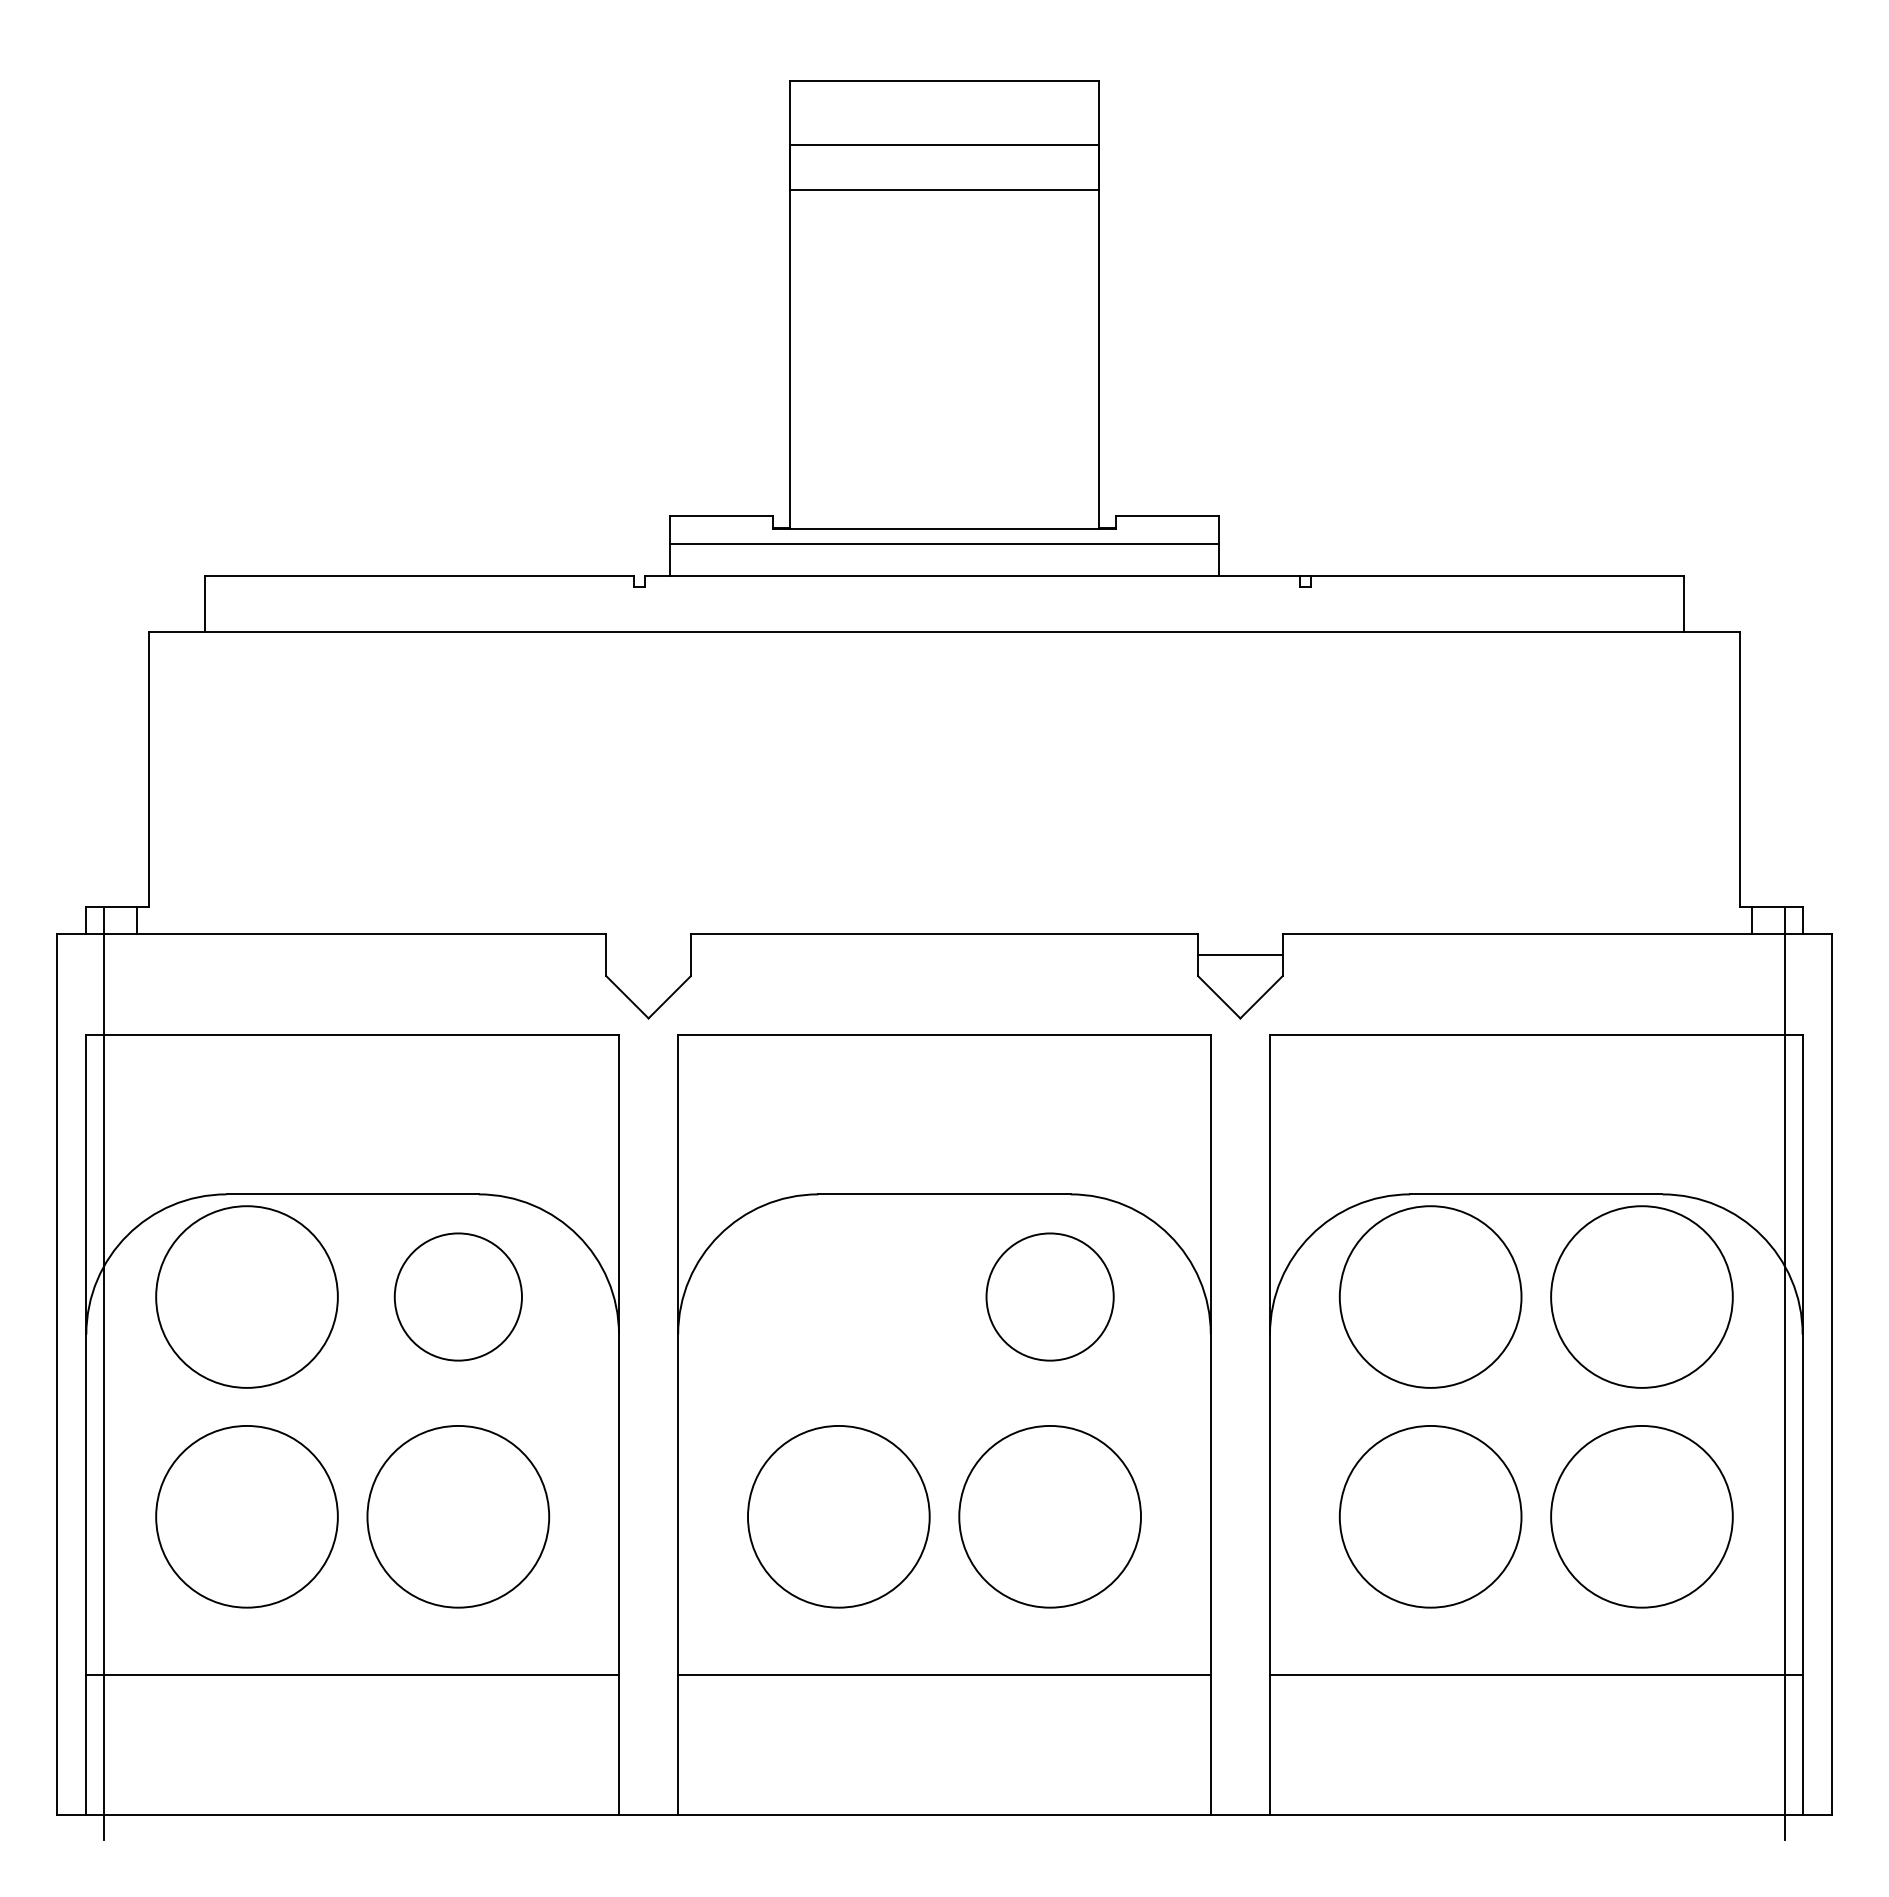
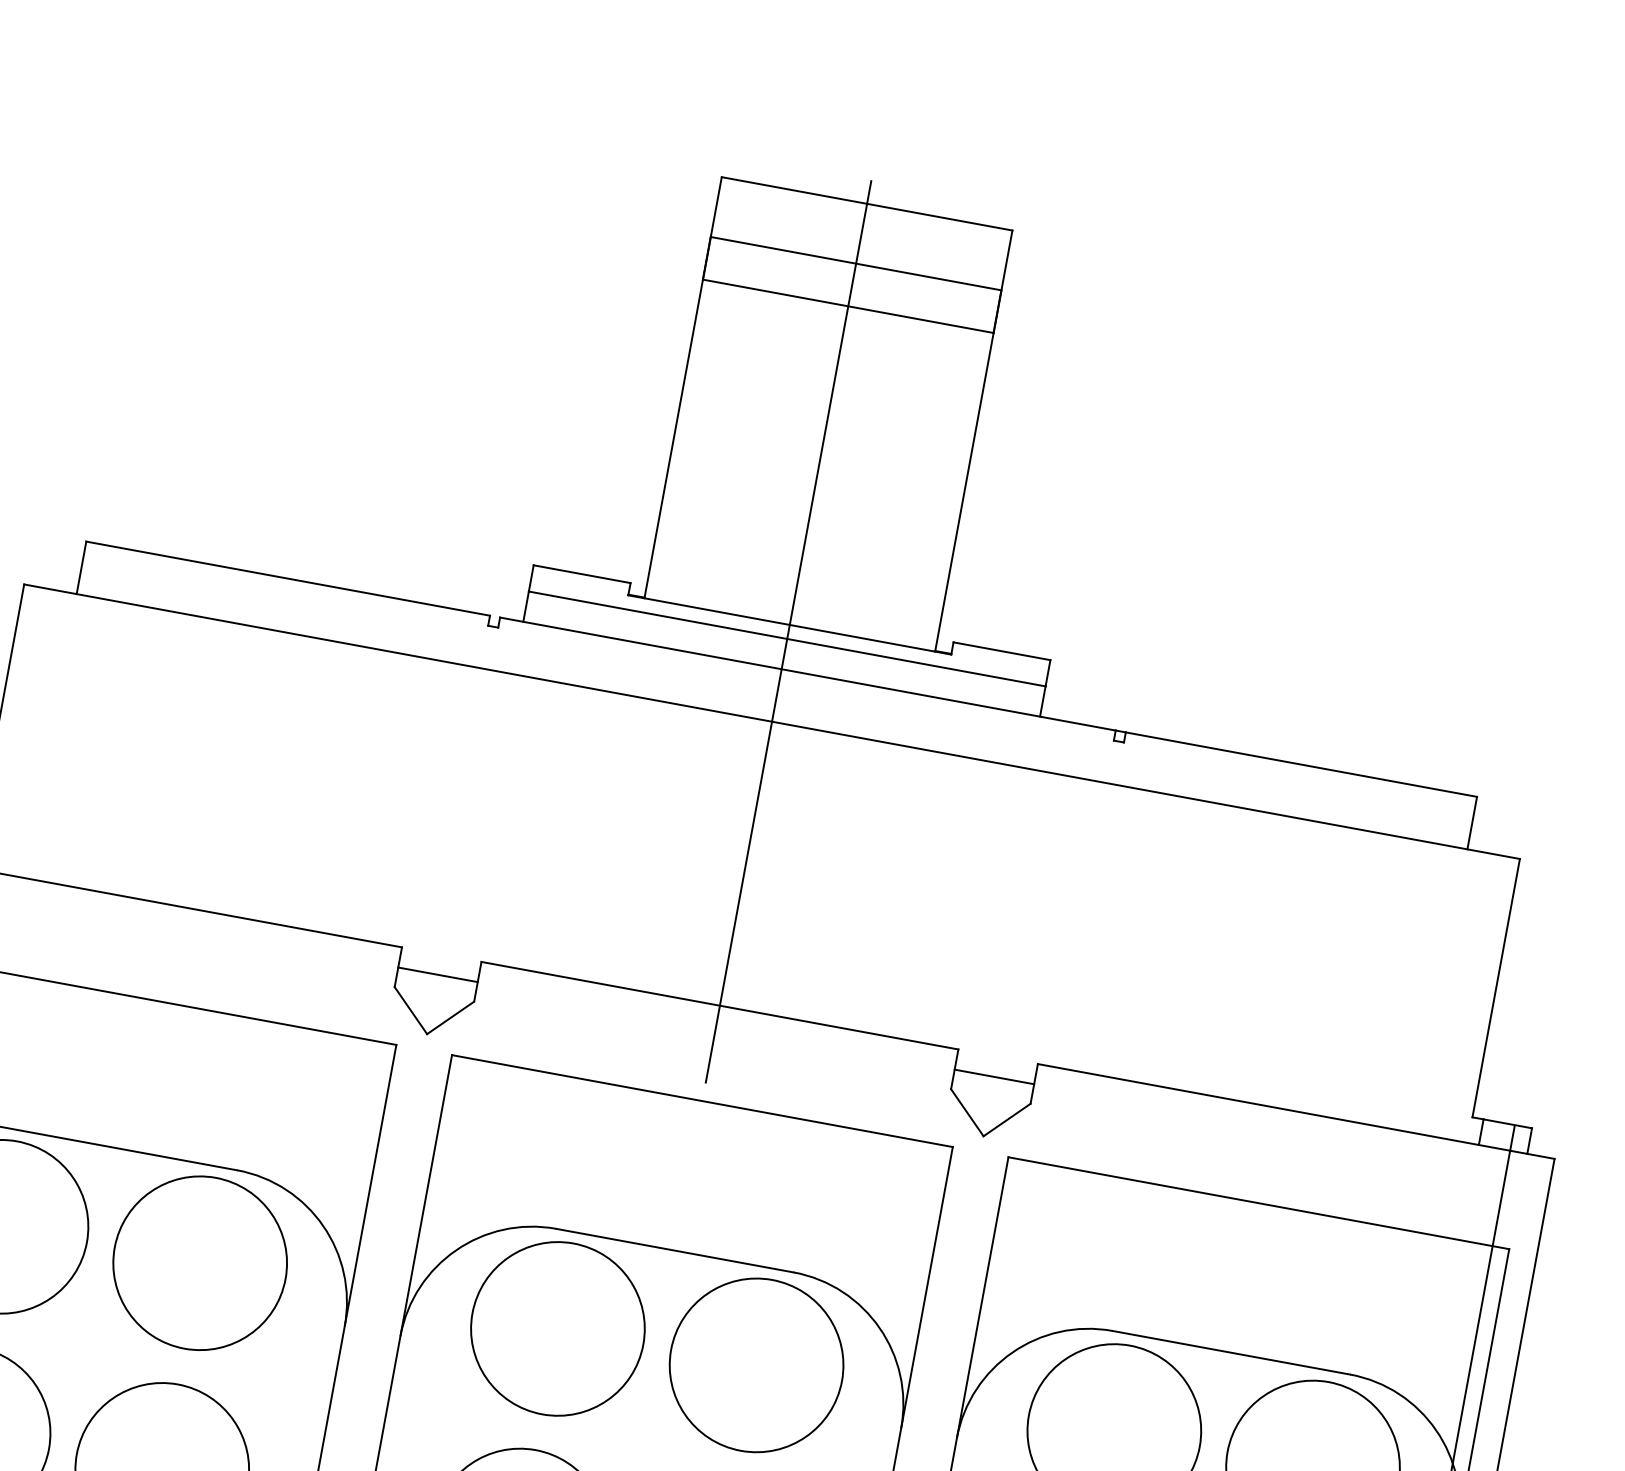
line: (944, 535) -> (788, 631), added
line: (648, 955) -> (437, 974), added
circle: (458, 1296) -> (200, 1262), size x1.43
circle: (838, 1296) -> (557, 1328), added
circle: (1050, 1296) -> (757, 1364), size x1.43

